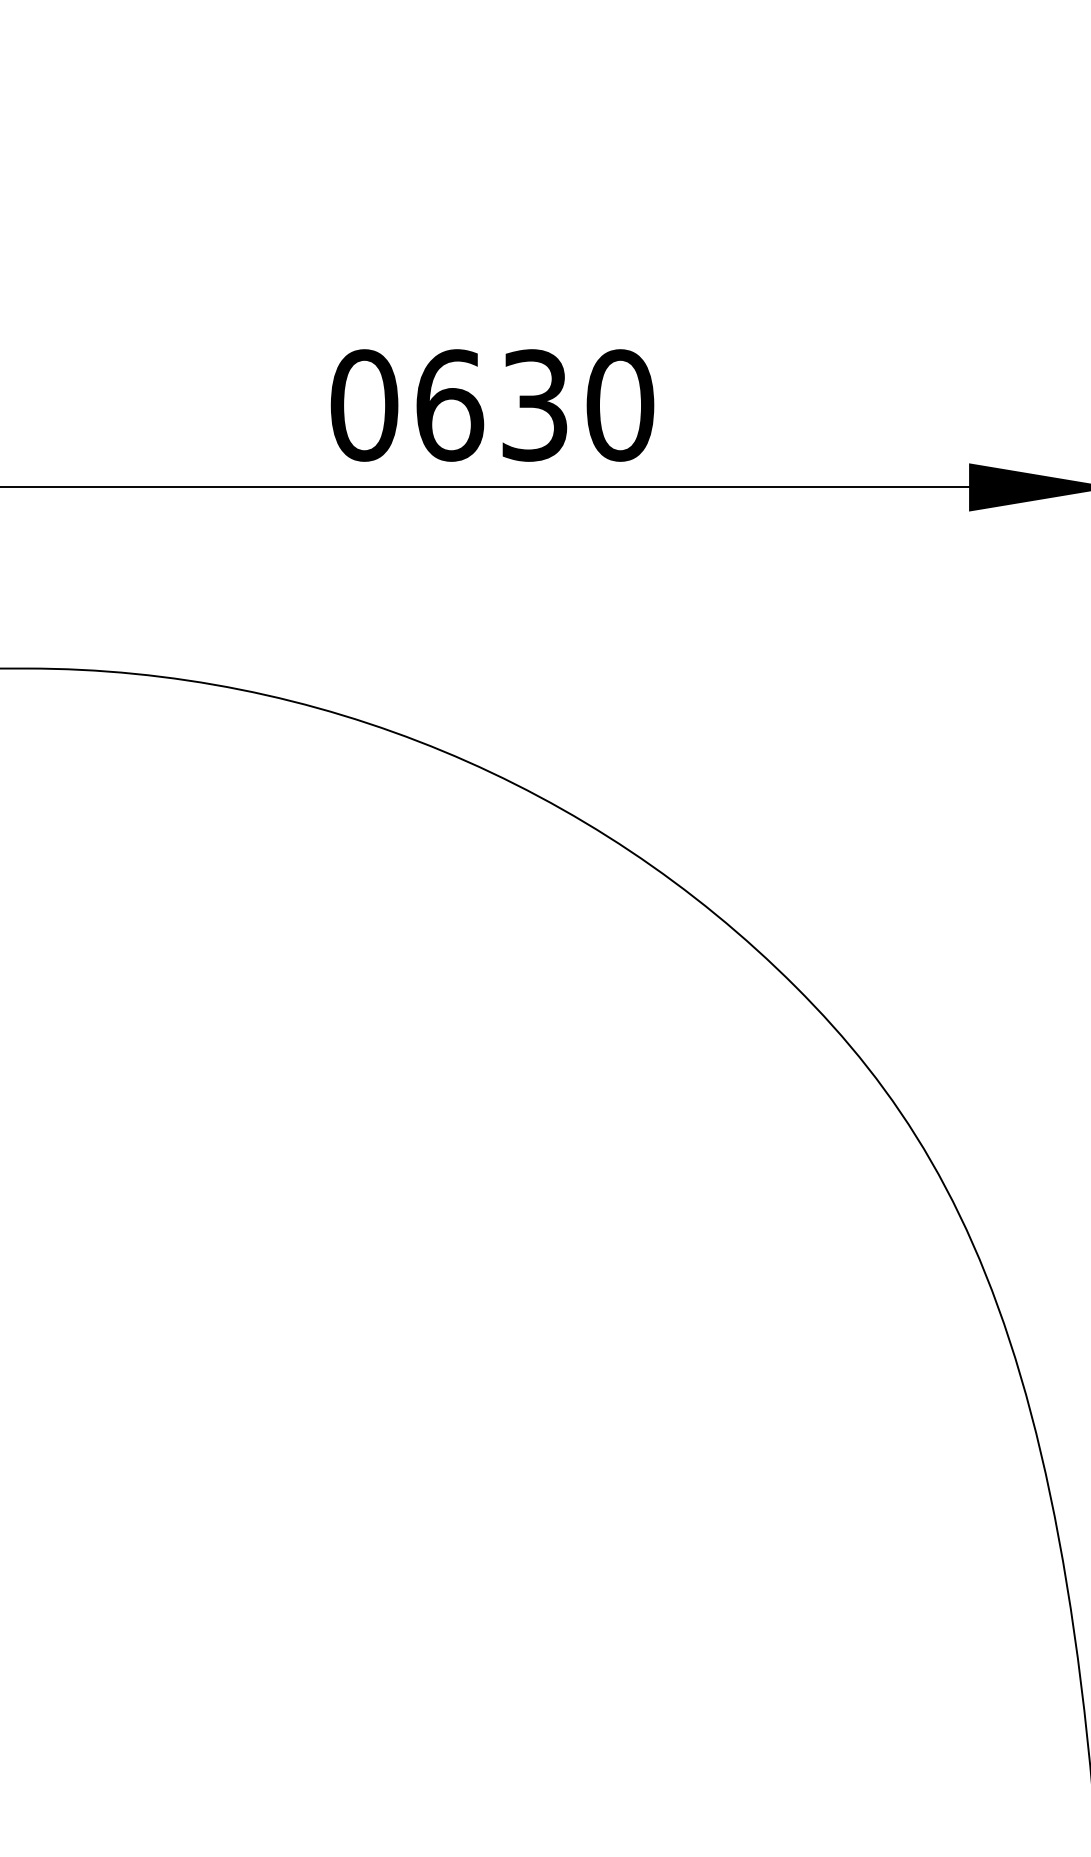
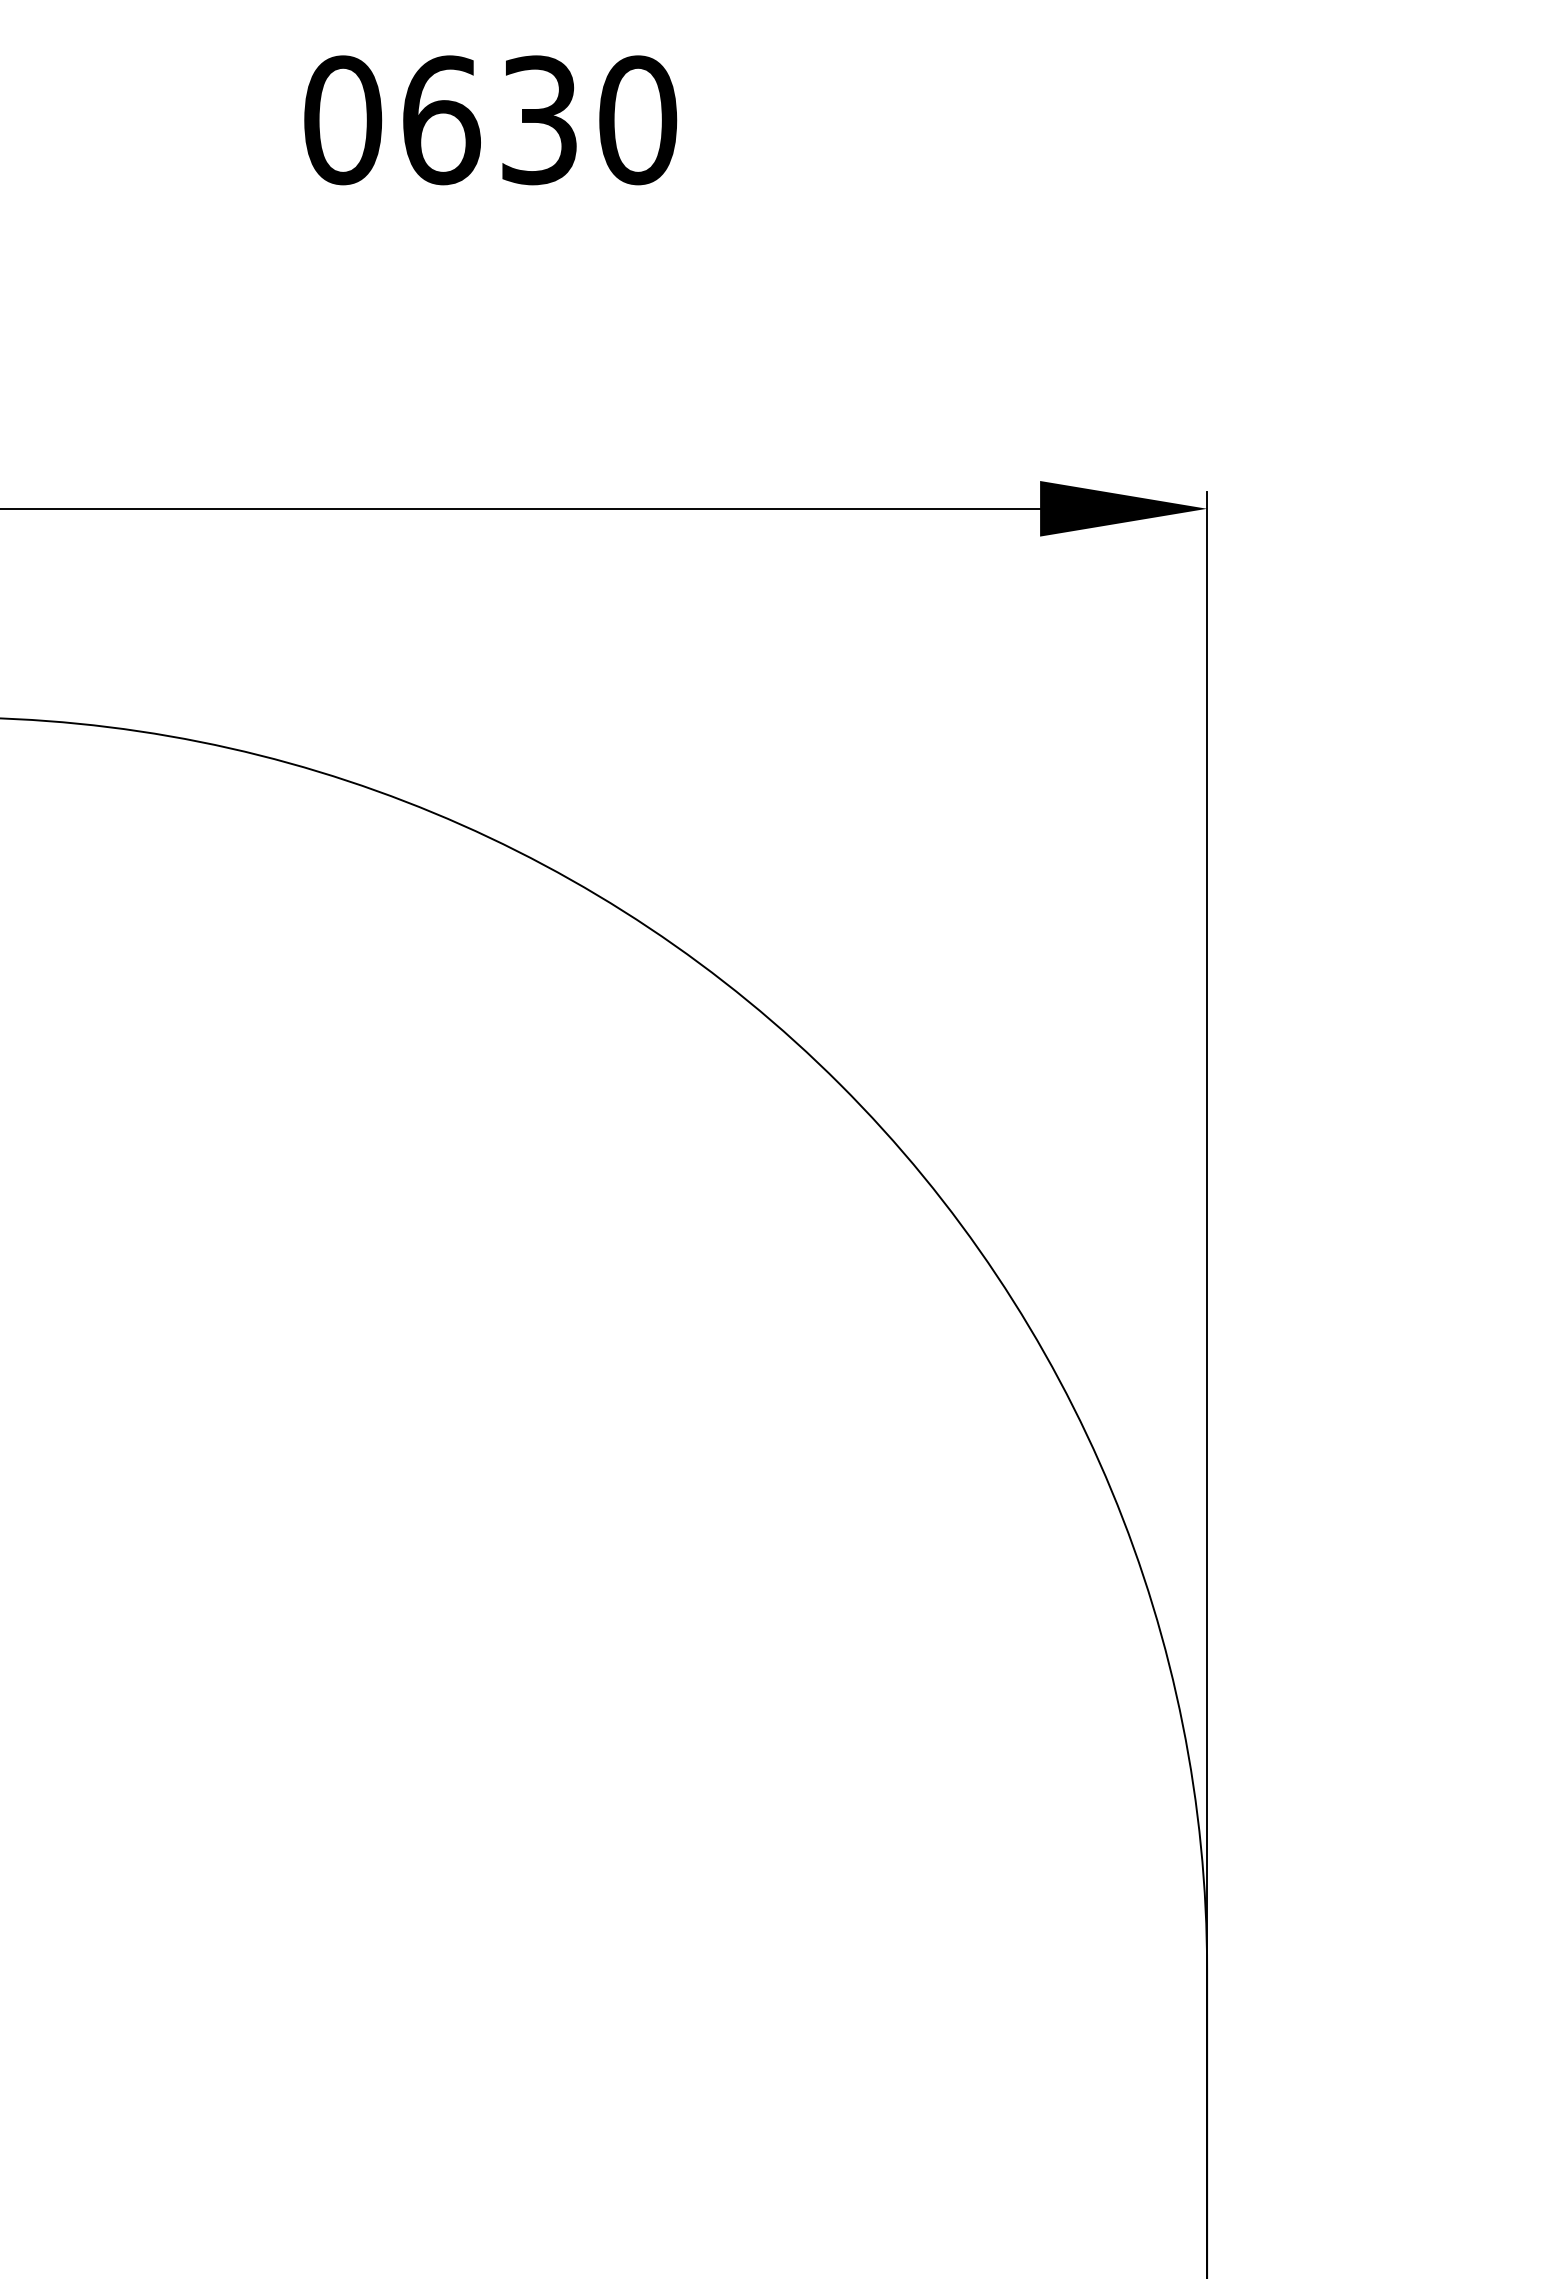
text: (492, 405) -> (490, 120), moved

